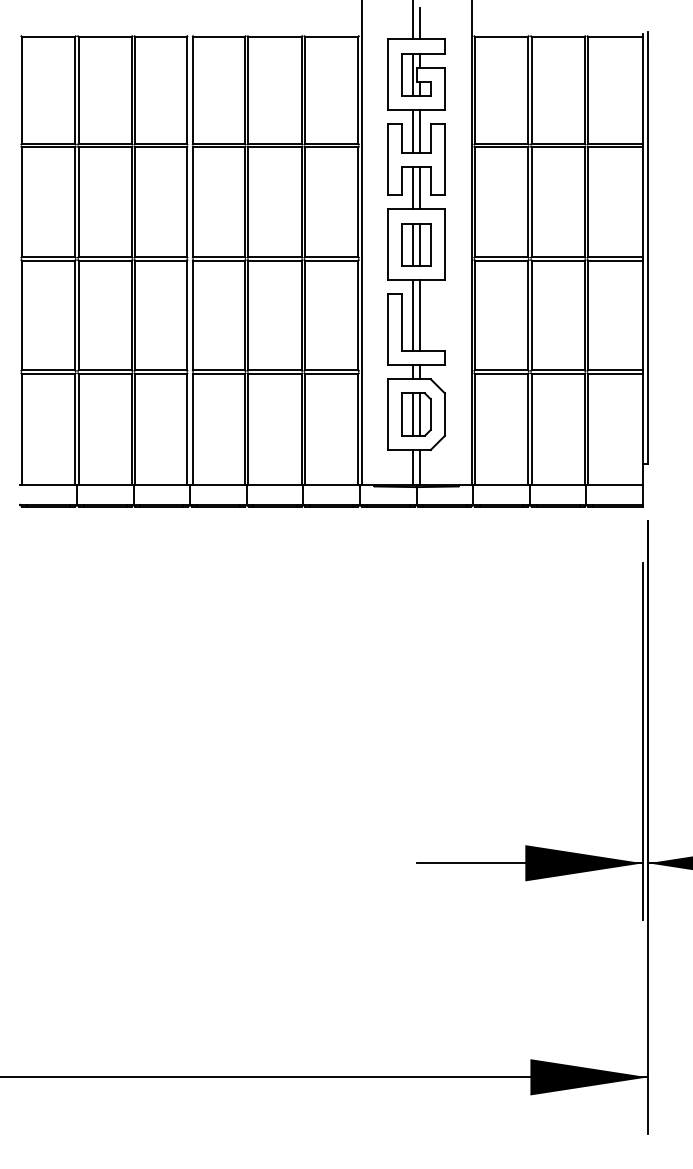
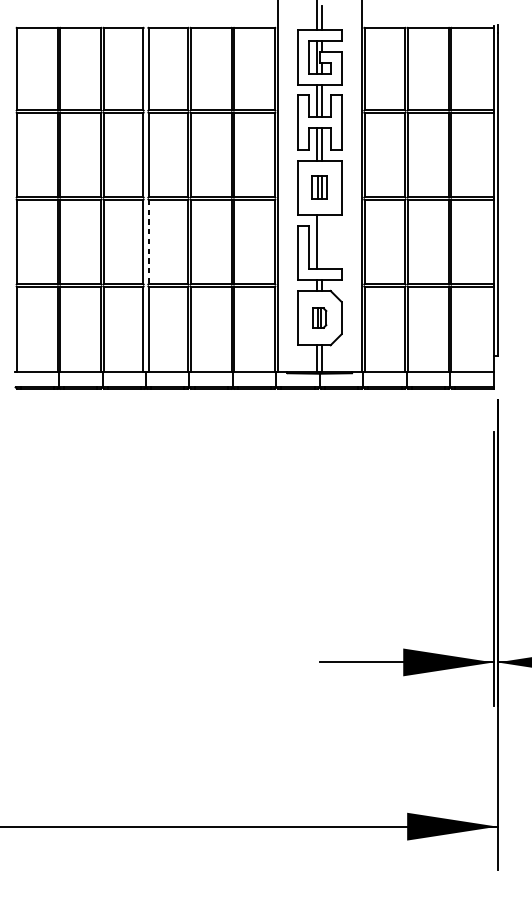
part: (416, 244) -> (319, 187), size x0.7
line: (193, 315) -> (148, 242), solid -> dashed
line: (419, 315) -> (322, 242), removed
part: (416, 414) -> (319, 318), size x0.6

